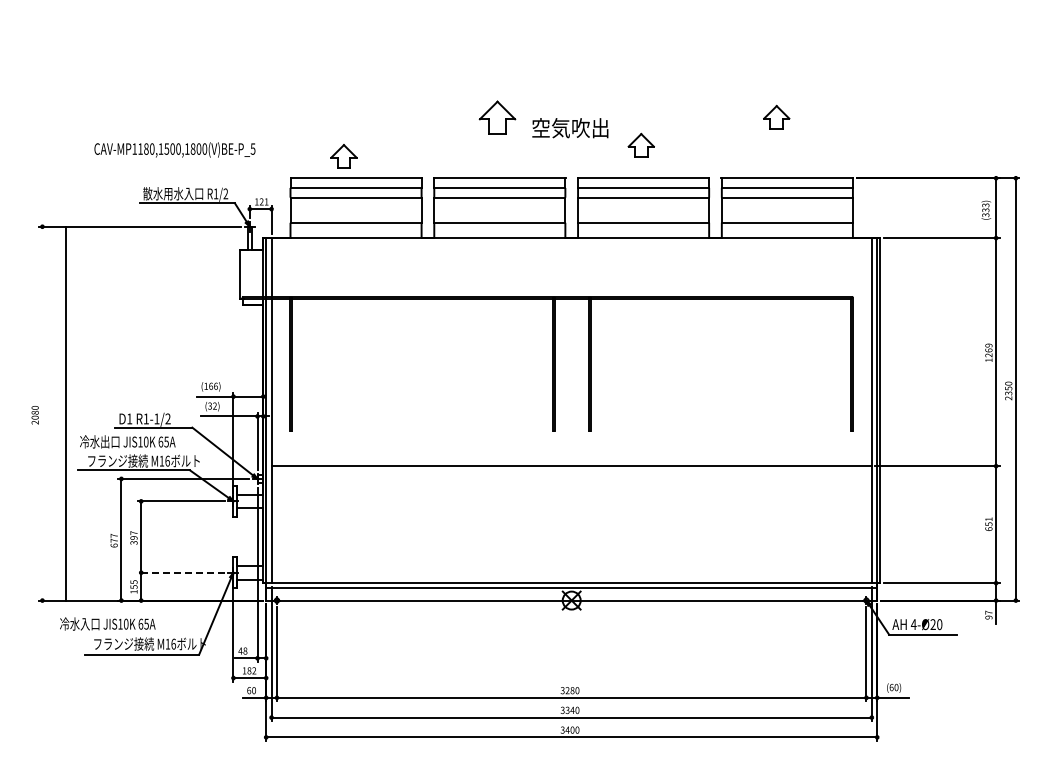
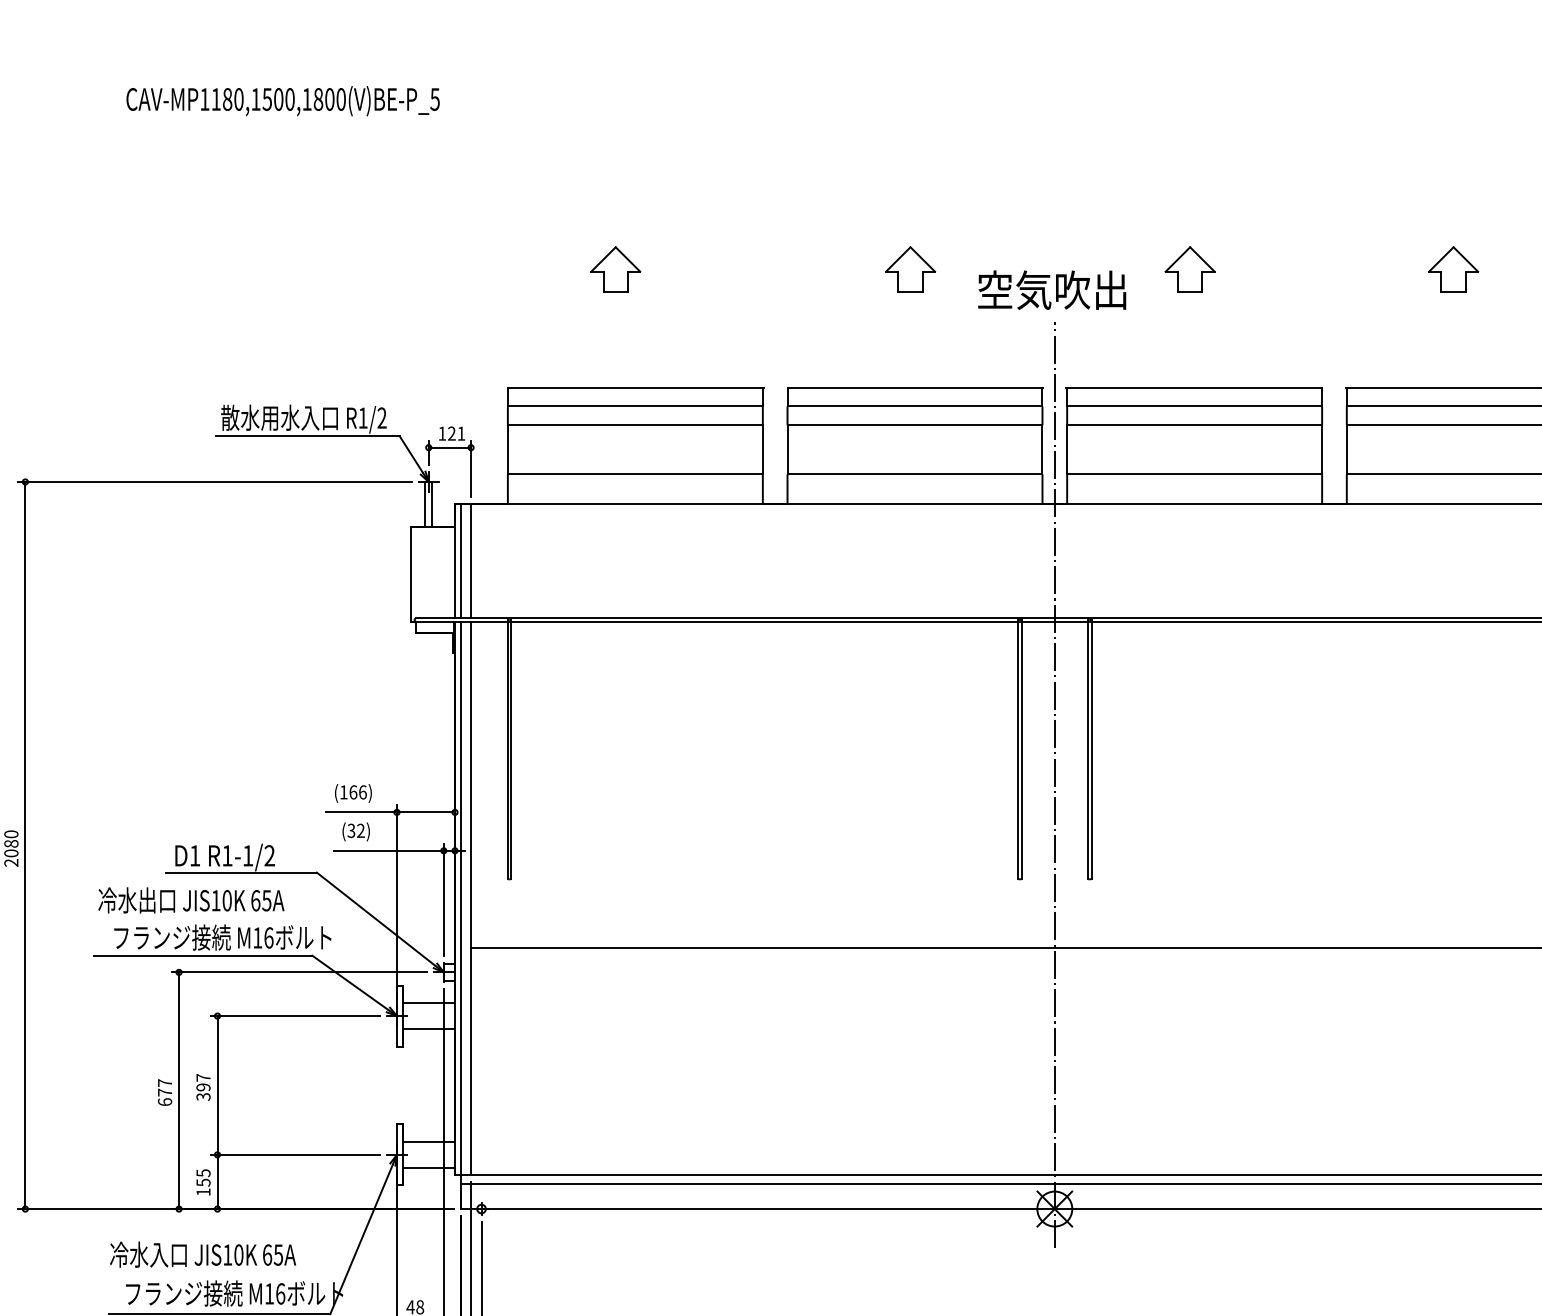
part: (497, 116) -> (910, 267), size x0.71
part: (640, 144) -> (1188, 267), moved
text: (174, 149) -> (282, 100), moved
part: (343, 156) -> (614, 269), moved
line: (571, 382) -> (1054, 784), added
line: (66, 413) -> (25, 845), moved
line: (181, 572) -> (295, 1154), dashed -> solid
text: (107, 623) -> (202, 1253), moved

